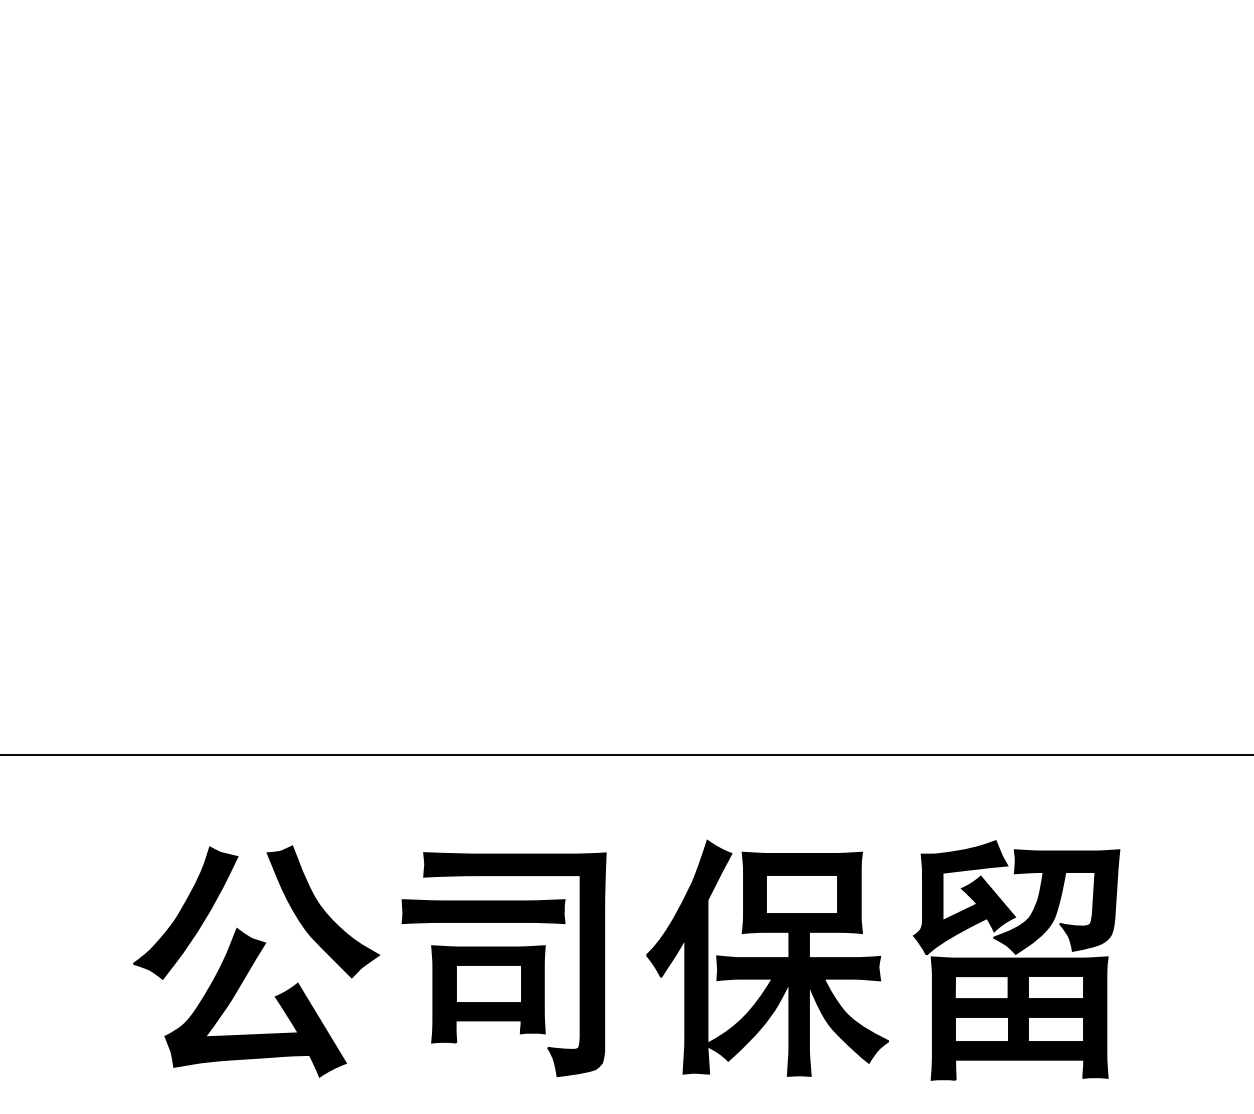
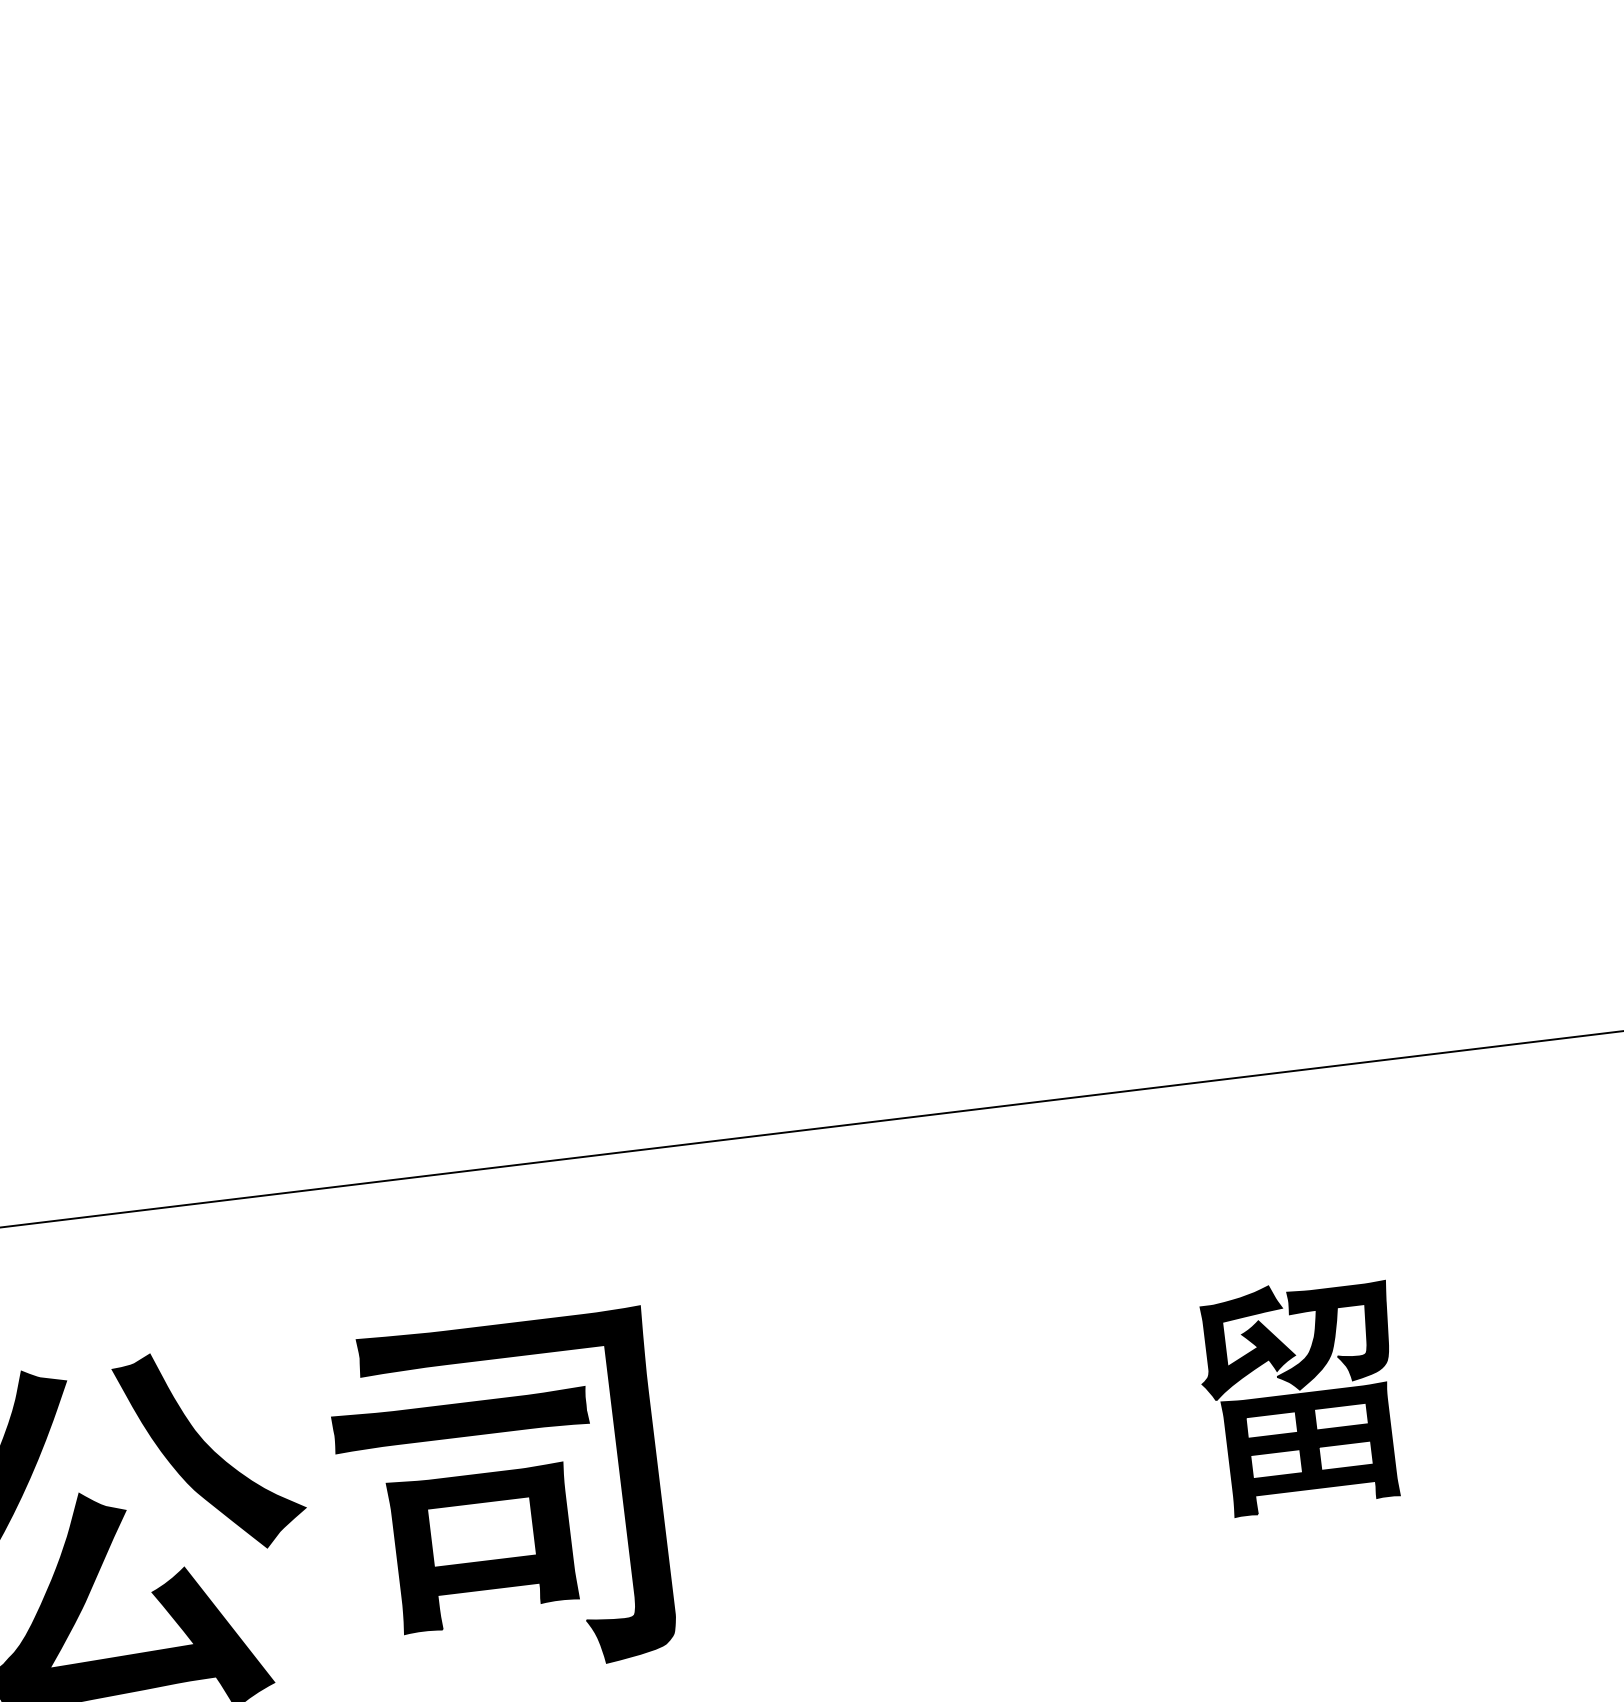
part: (767, 957) -> (911, 1438), removed
part: (1016, 960) -> (1300, 1395), size x0.6

